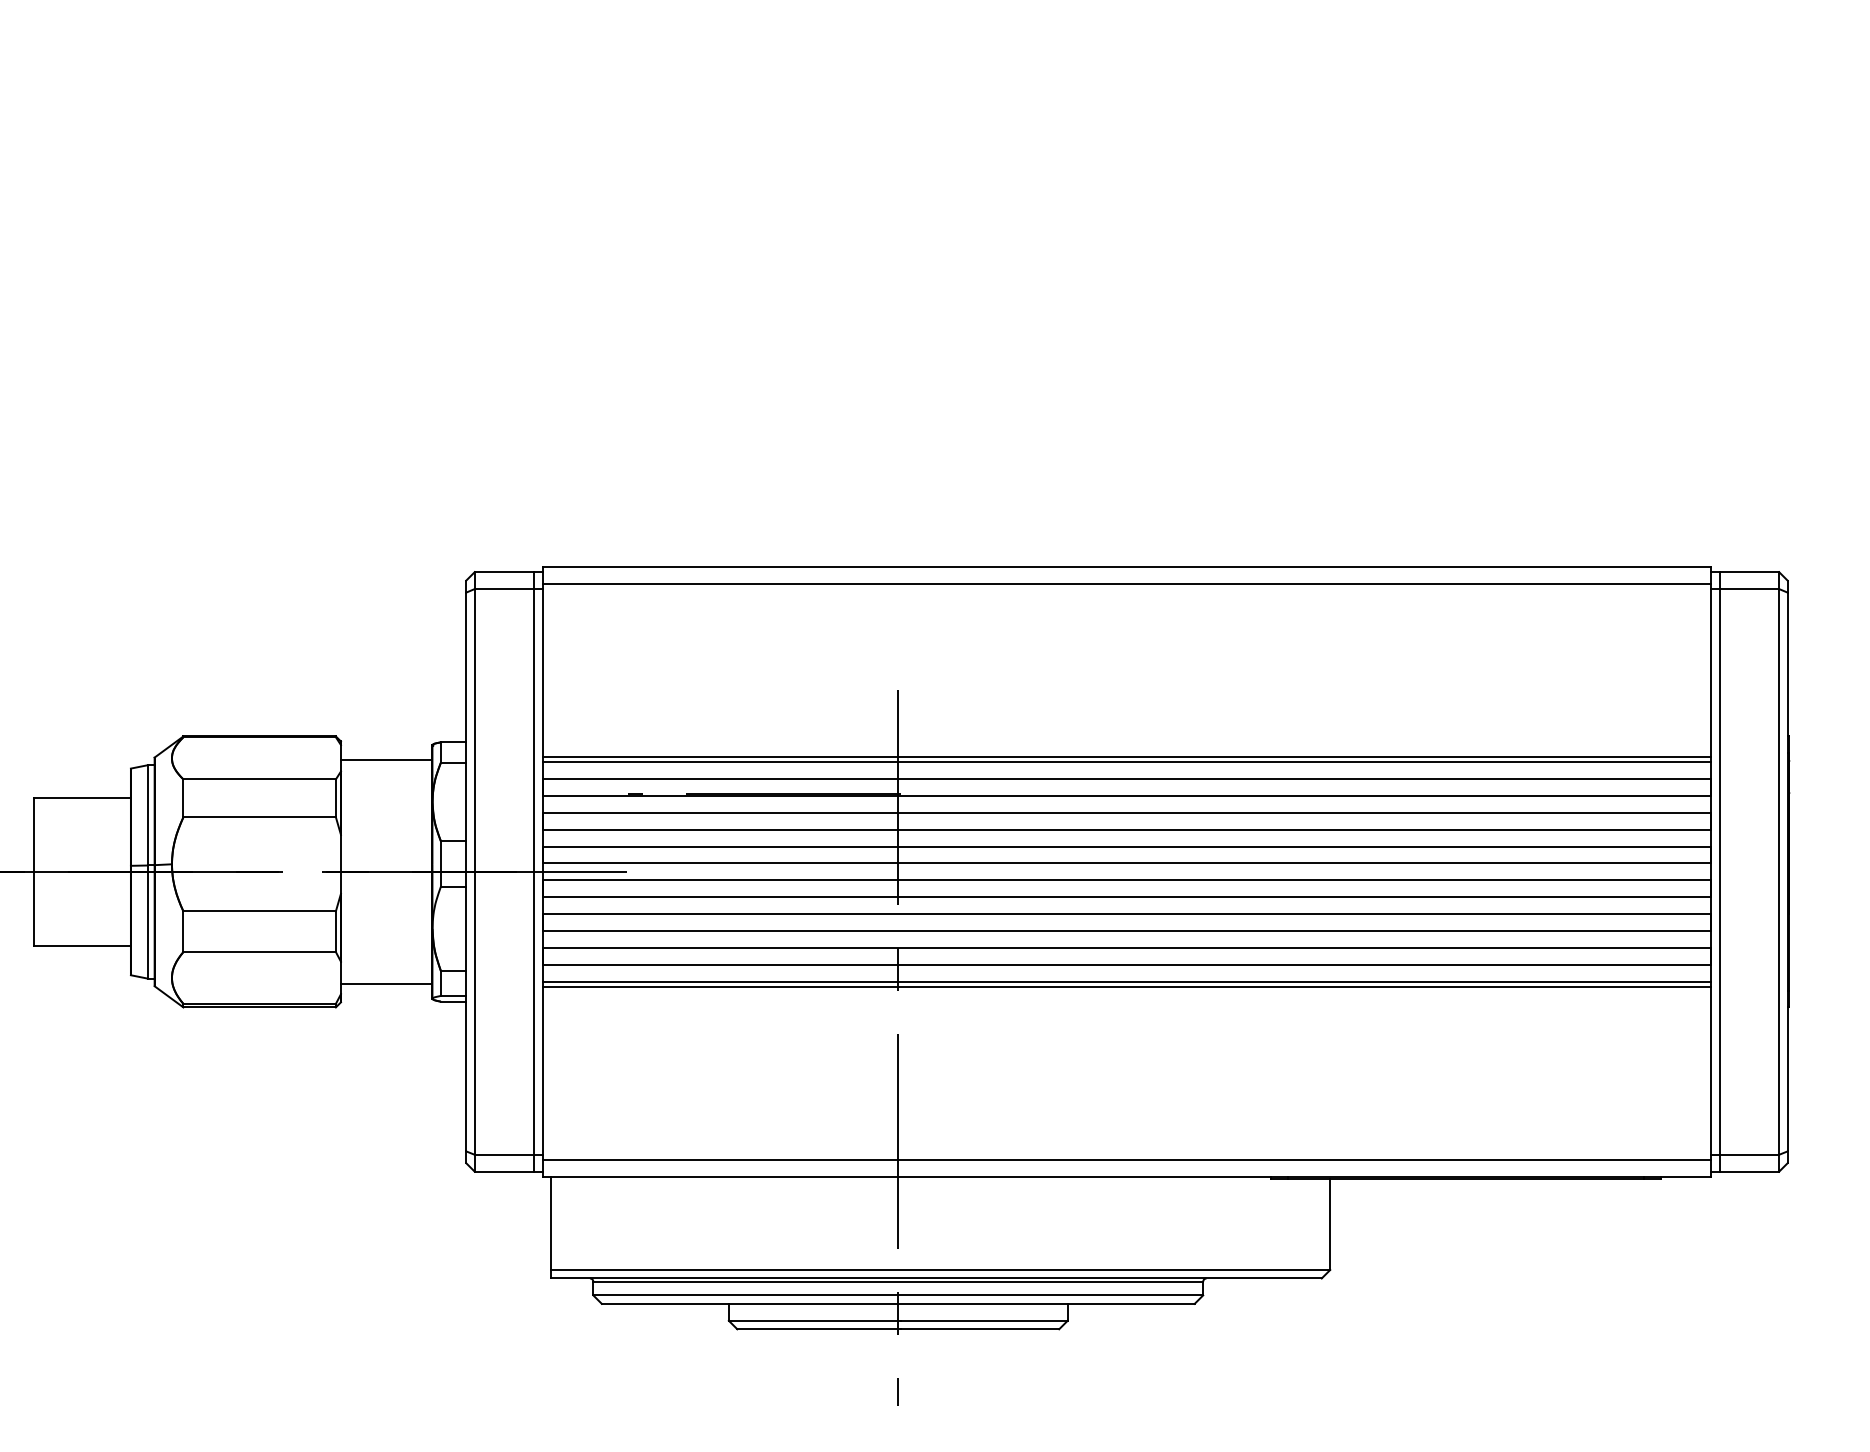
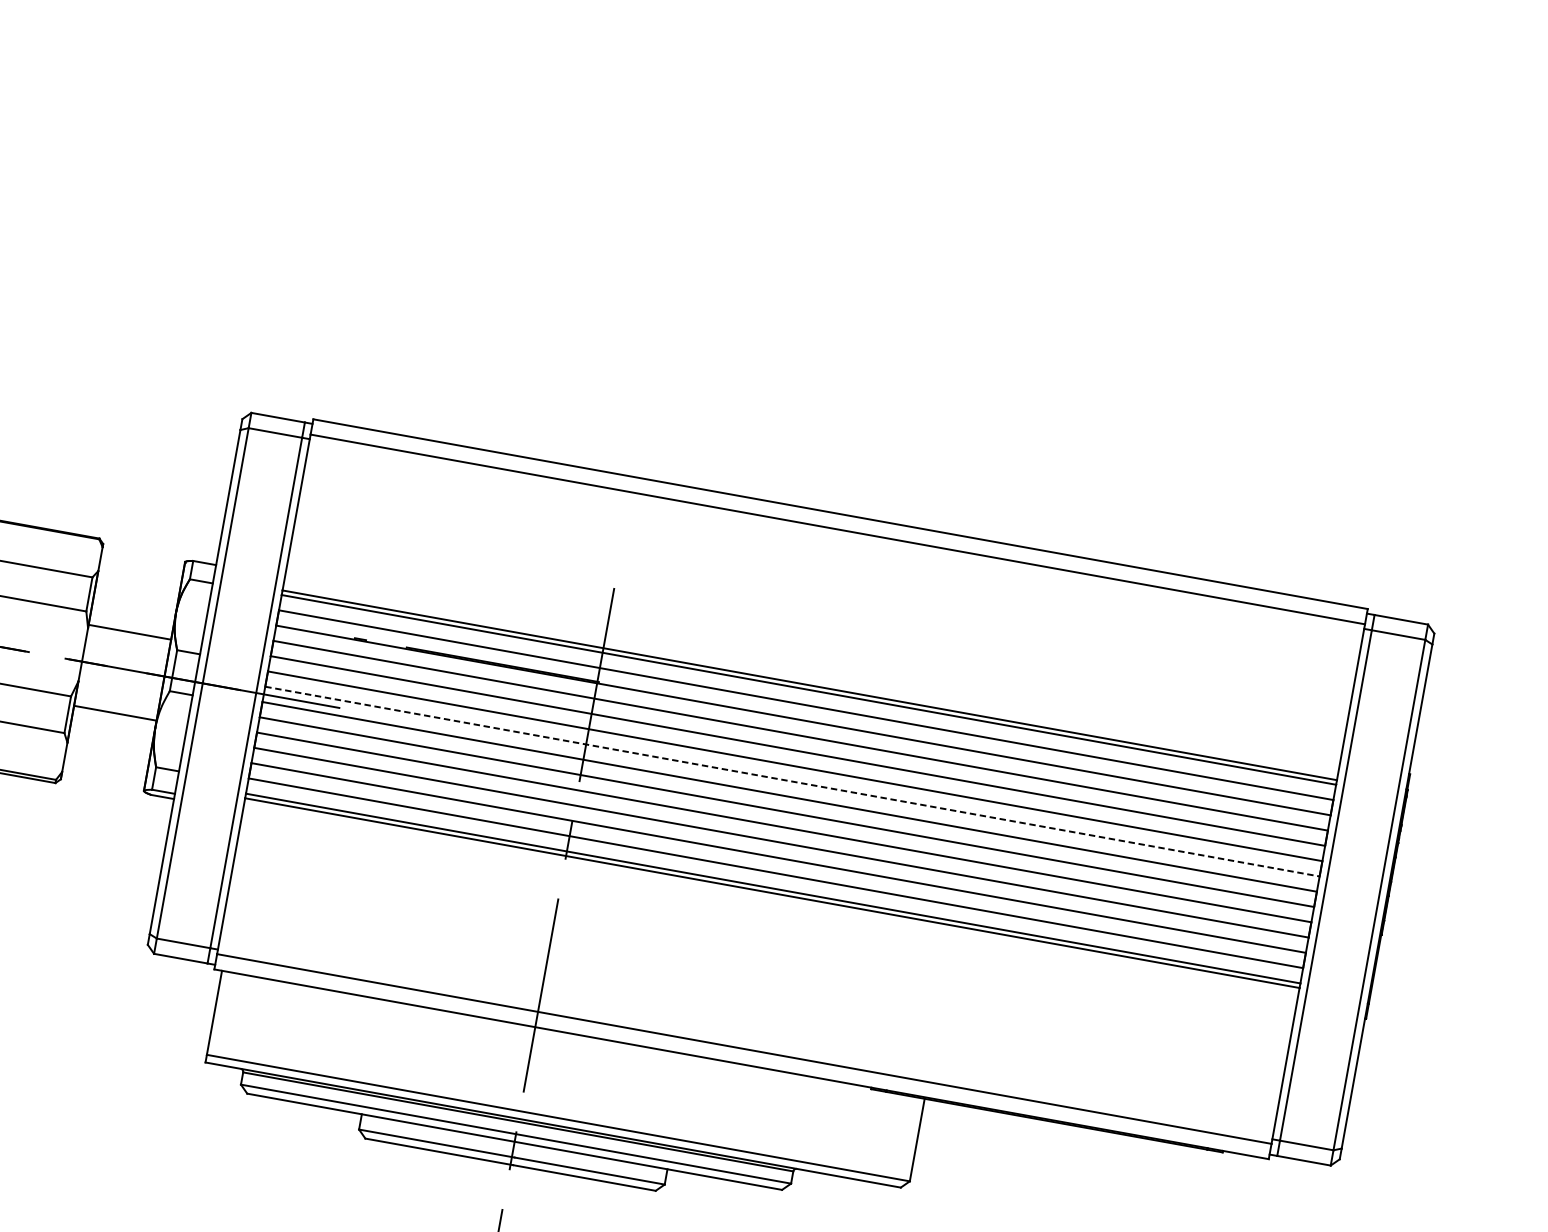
line: (386, 760) -> (129, 632), moved
line: (1127, 863) -> (792, 781), solid -> dashed
line: (386, 983) -> (115, 712), moved

